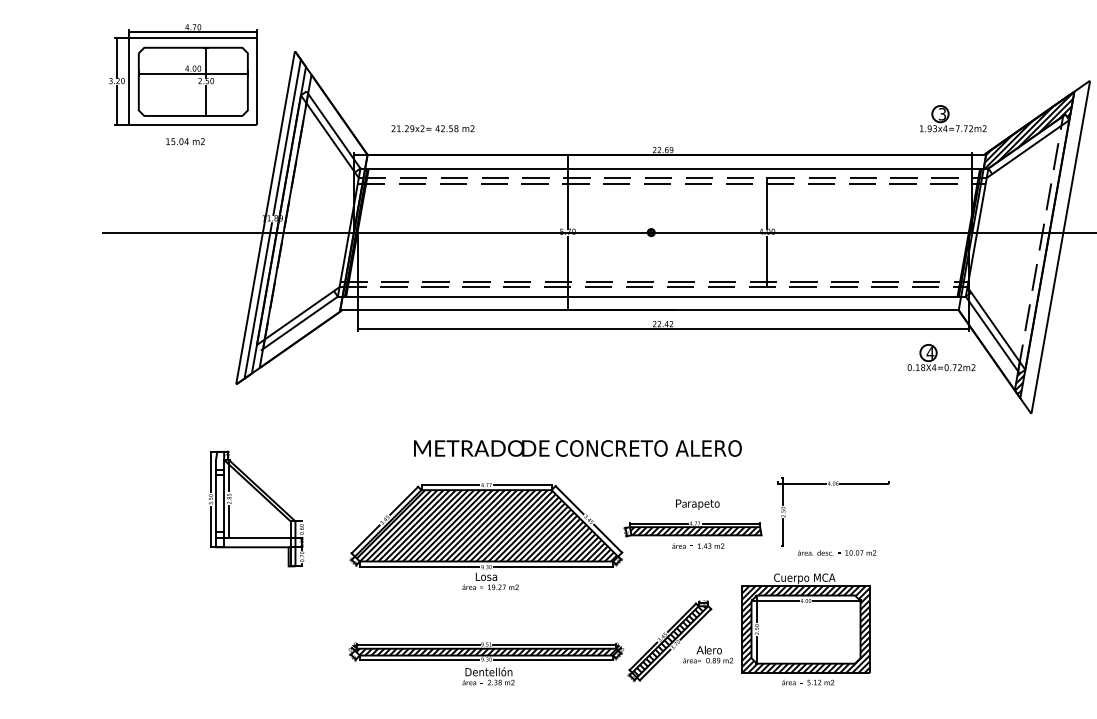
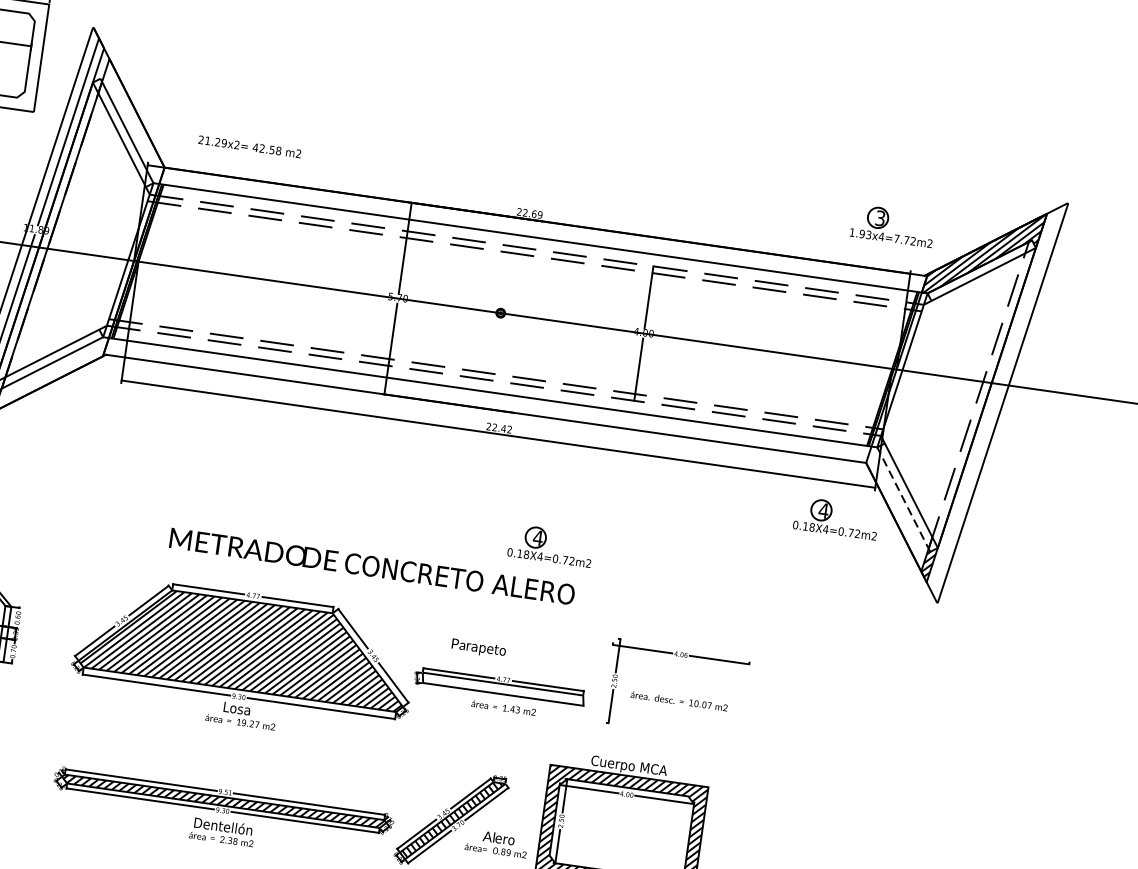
line: (992, 334) -> (903, 498), solid -> dashed
part: (717, 411) -> (550, 545), added
text: (697, 504) -> (478, 648), moved
hatch: (695, 531) -> (502, 689), removed
text: (837, 552) -> (679, 700), moved

